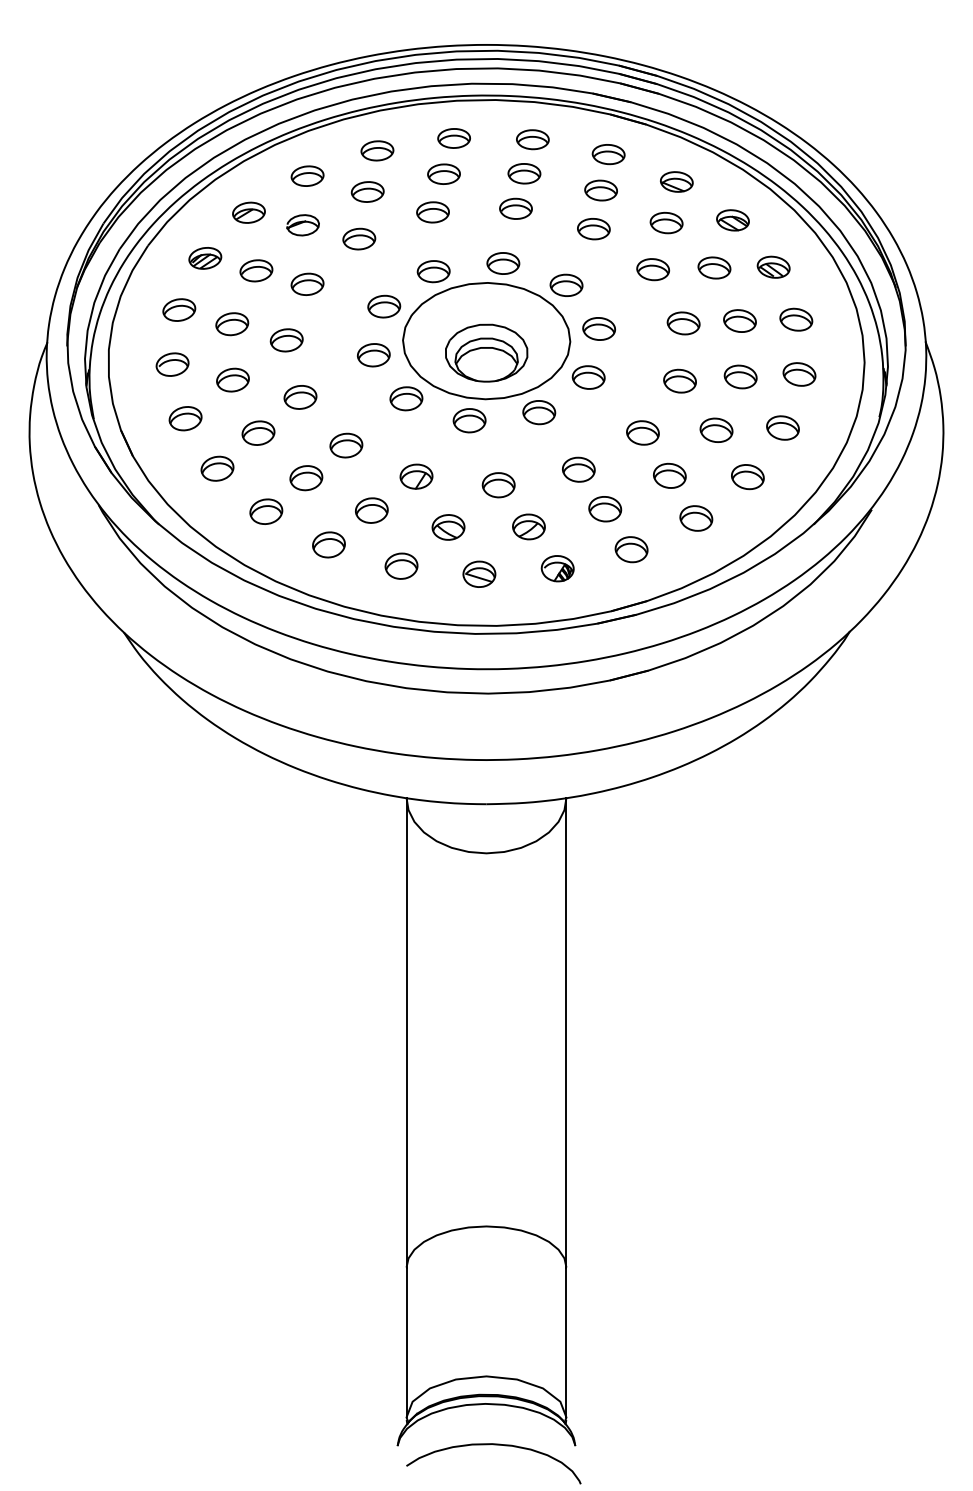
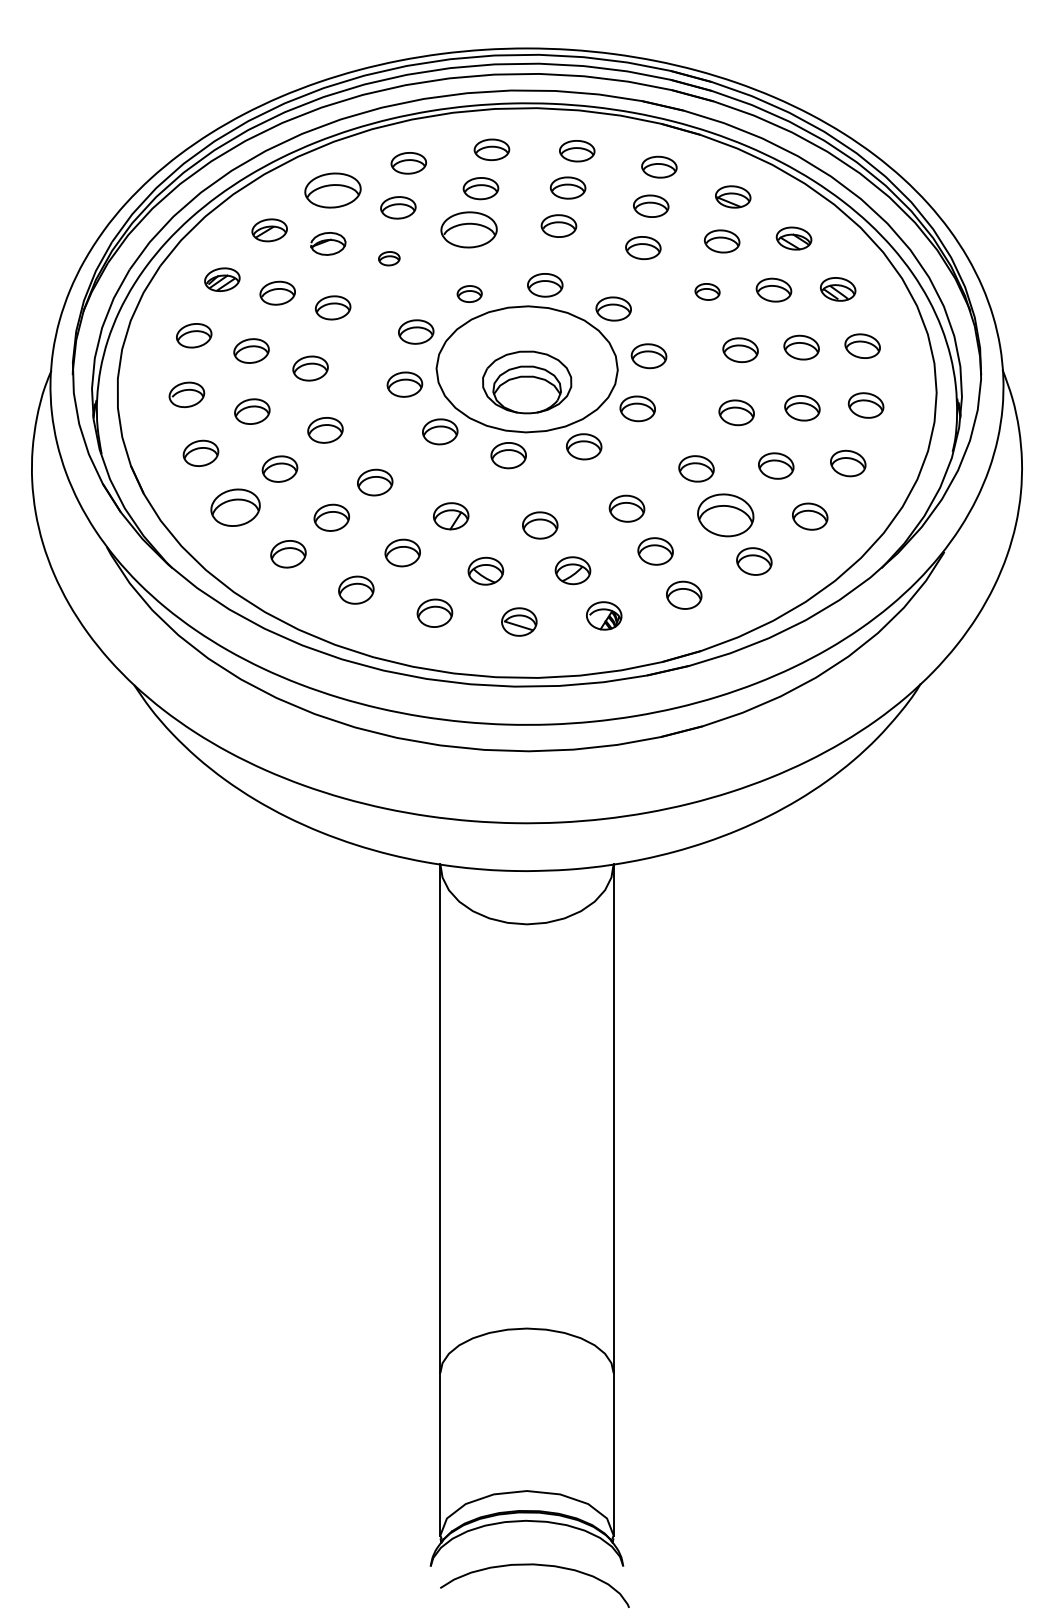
part: (307, 176) -> (333, 190), size x1.6
part: (432, 212) -> (468, 229), size x1.6
part: (359, 238) -> (389, 258), size x0.6
part: (653, 269) -> (707, 291), size x0.7
part: (433, 271) -> (469, 293), size x0.7
part: (217, 468) -> (235, 507), size x1.4
part: (669, 475) -> (725, 515), size x1.6

